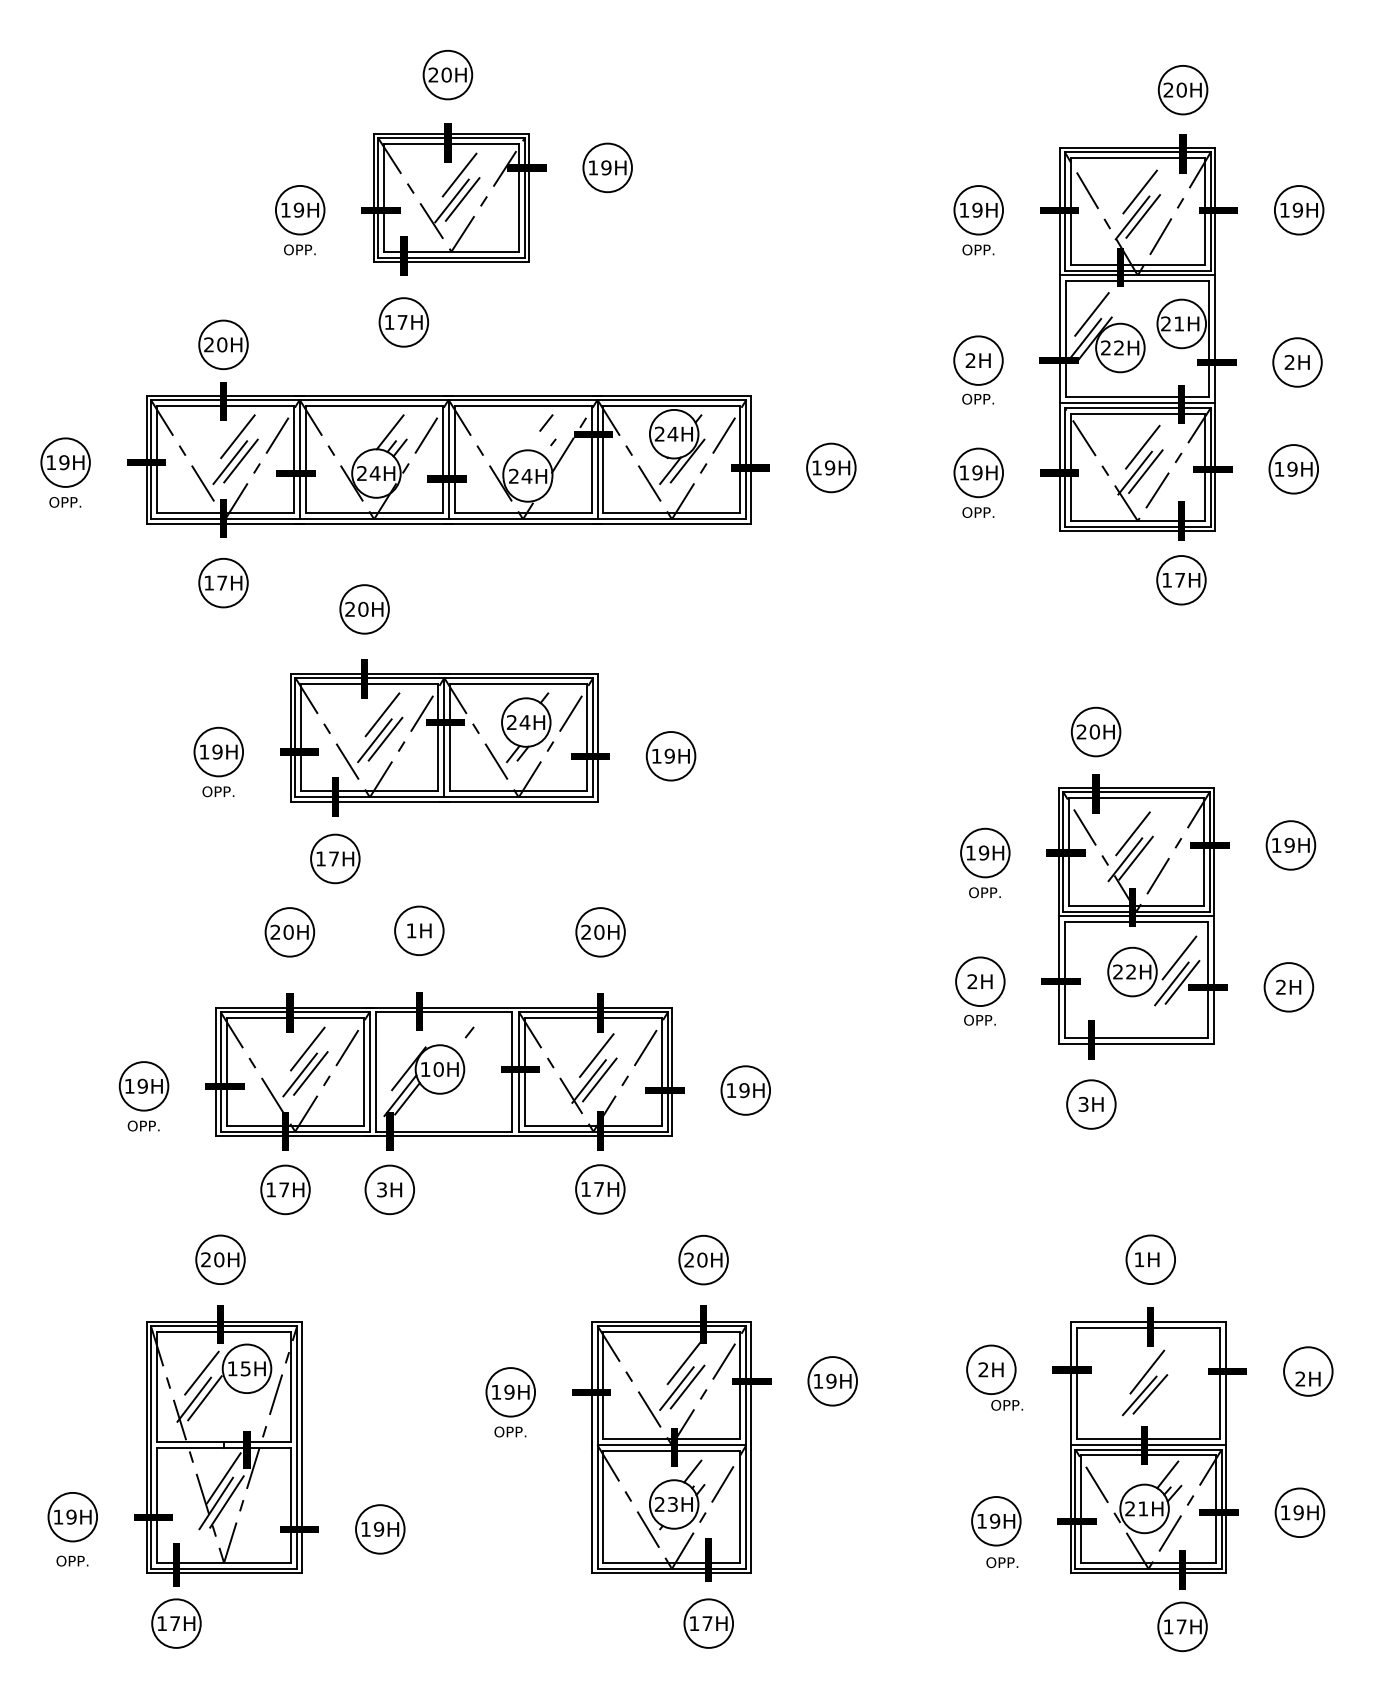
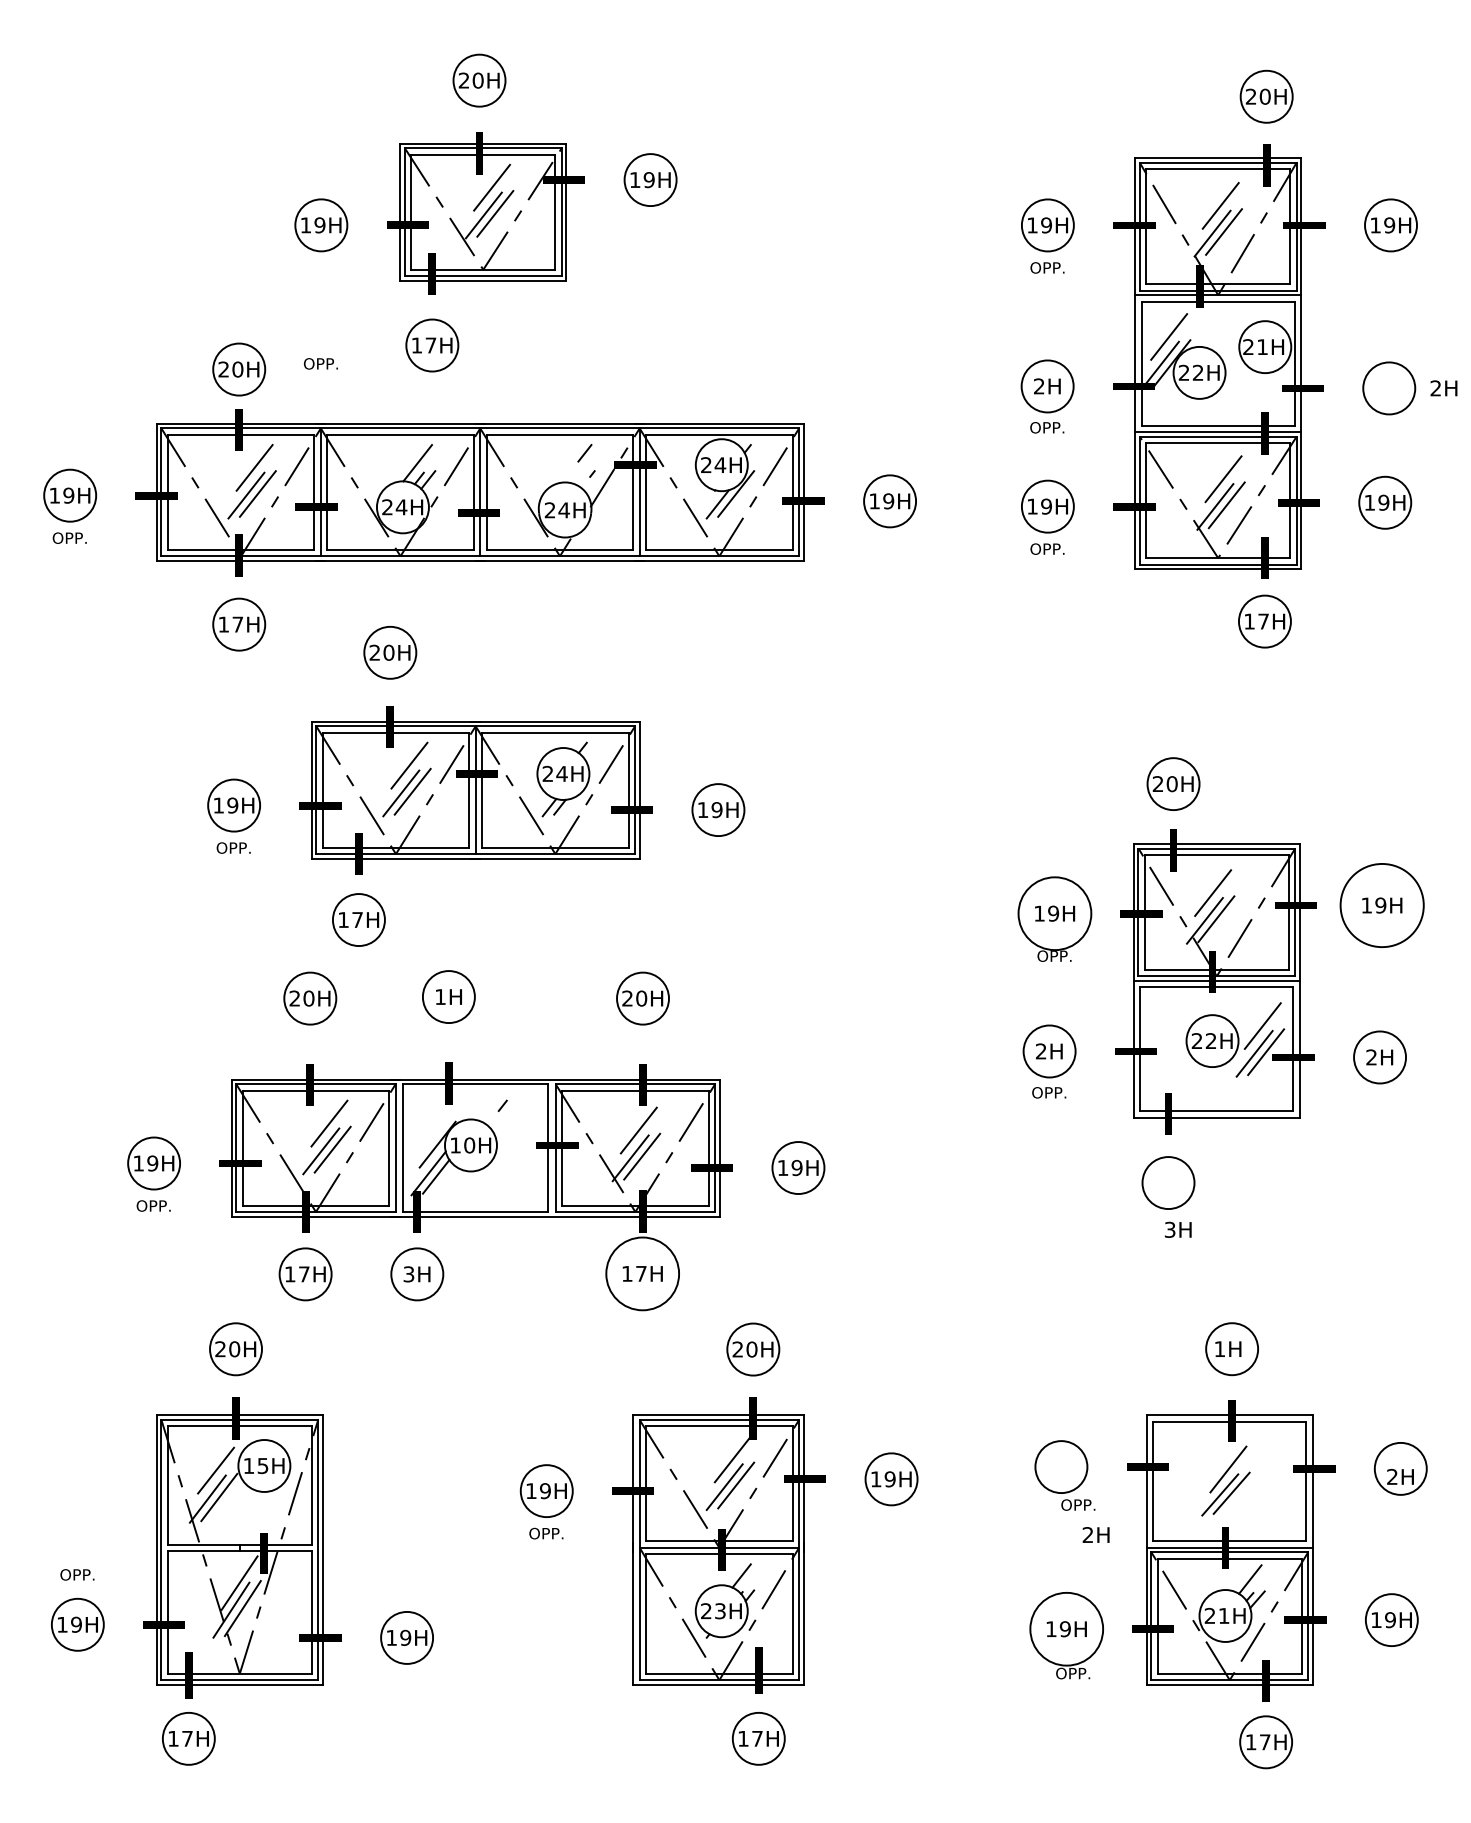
text: (299, 249) -> (320, 363), moved
text: (1296, 362) -> (1443, 388), moved
circle: (1291, 845) -> (1382, 905), size x1.6
circle: (984, 852) -> (1054, 913), size x1.4
text: (1090, 1104) -> (1177, 1229), moved
circle: (600, 1189) -> (642, 1273), size x1.4
text: (990, 1369) -> (1095, 1534), moved
circle: (996, 1521) -> (1066, 1629), size x1.4
text: (72, 1560) -> (77, 1574), moved

